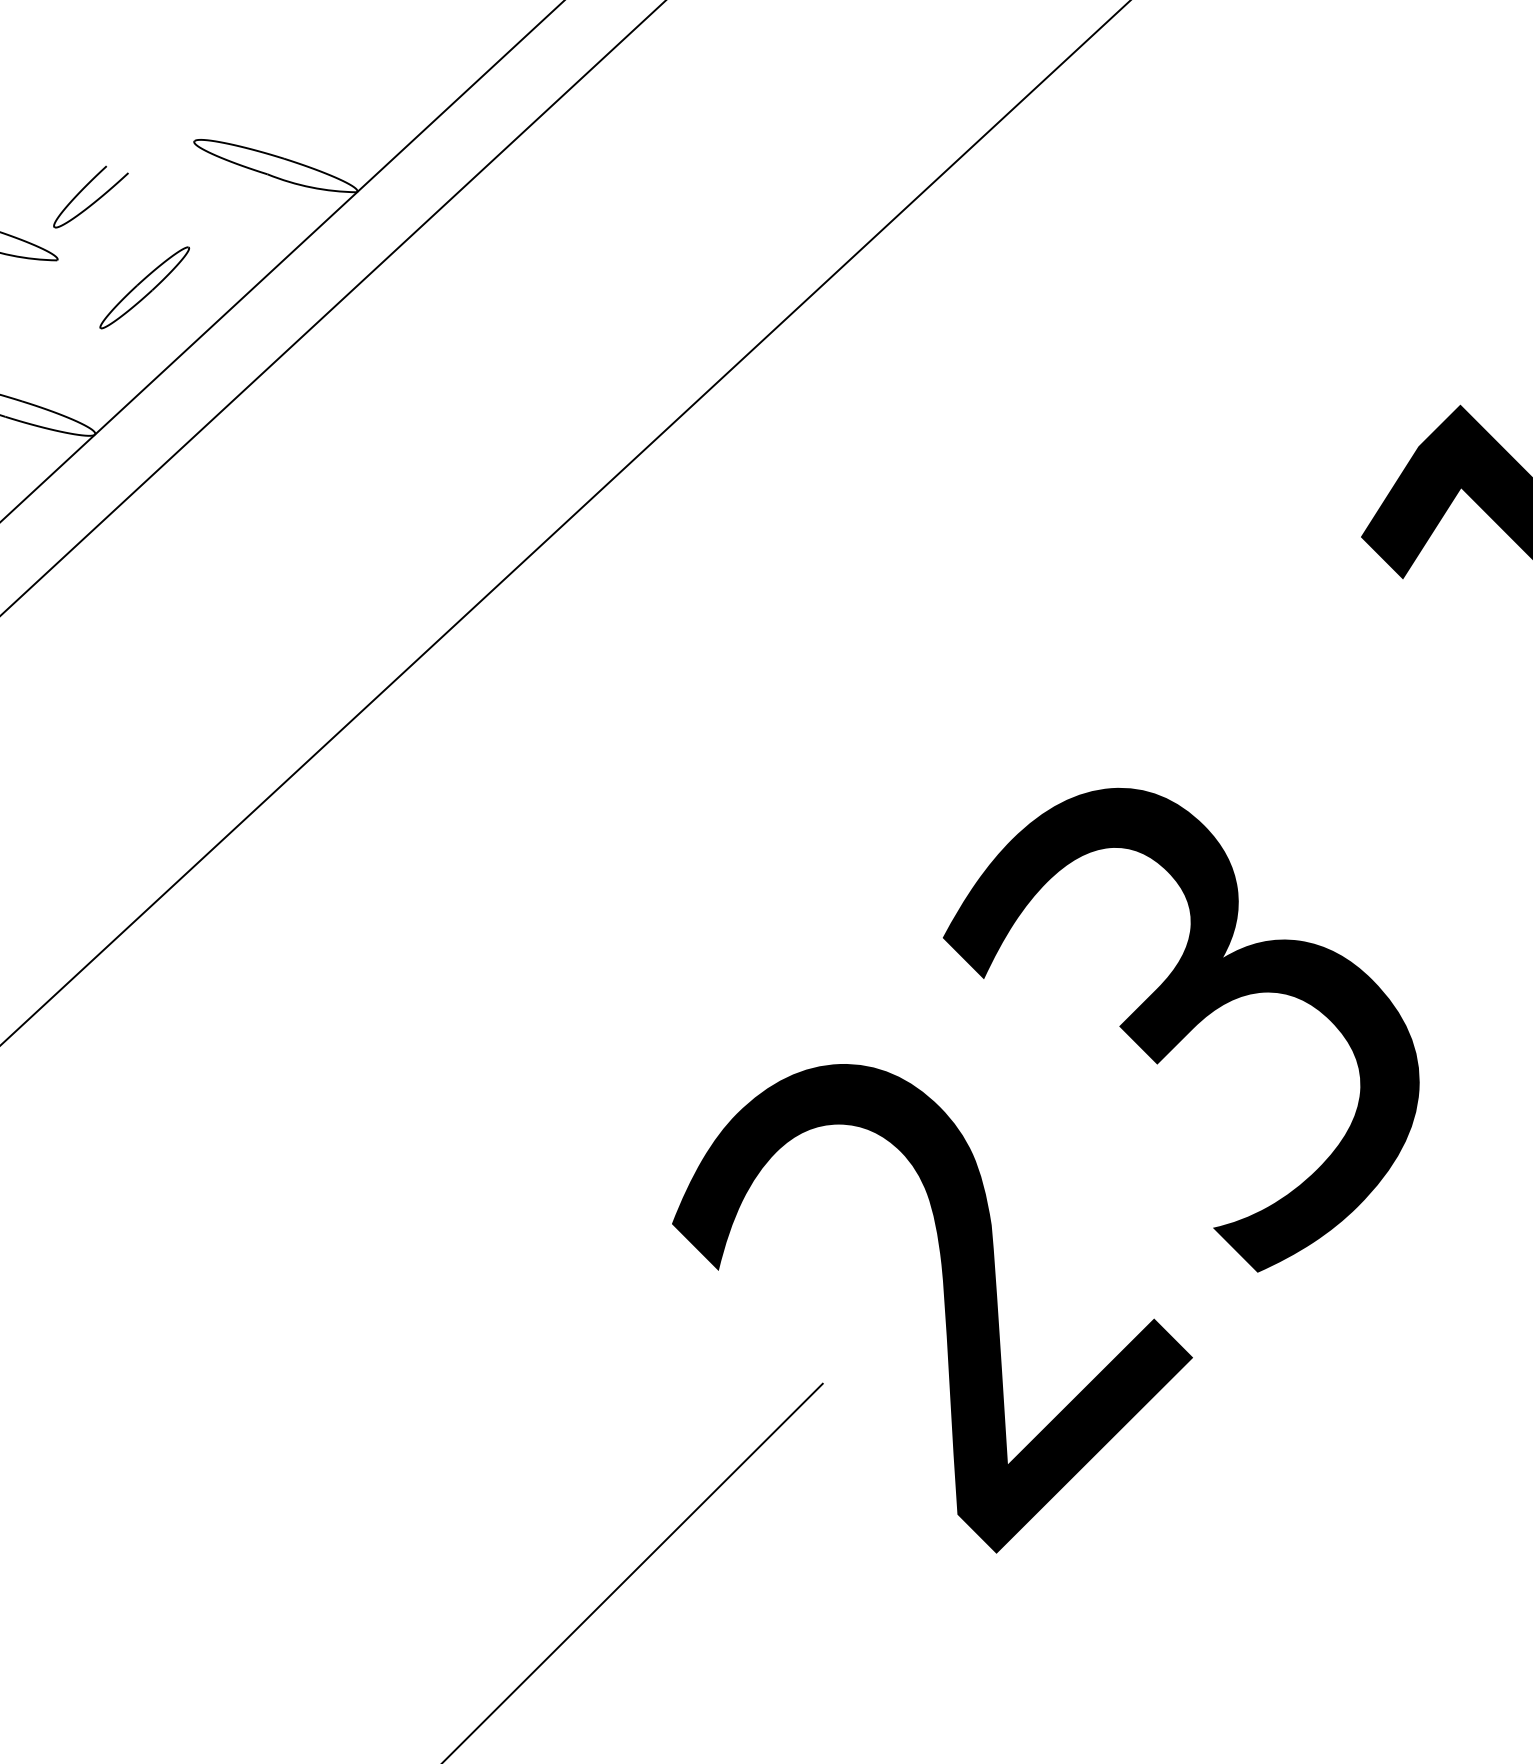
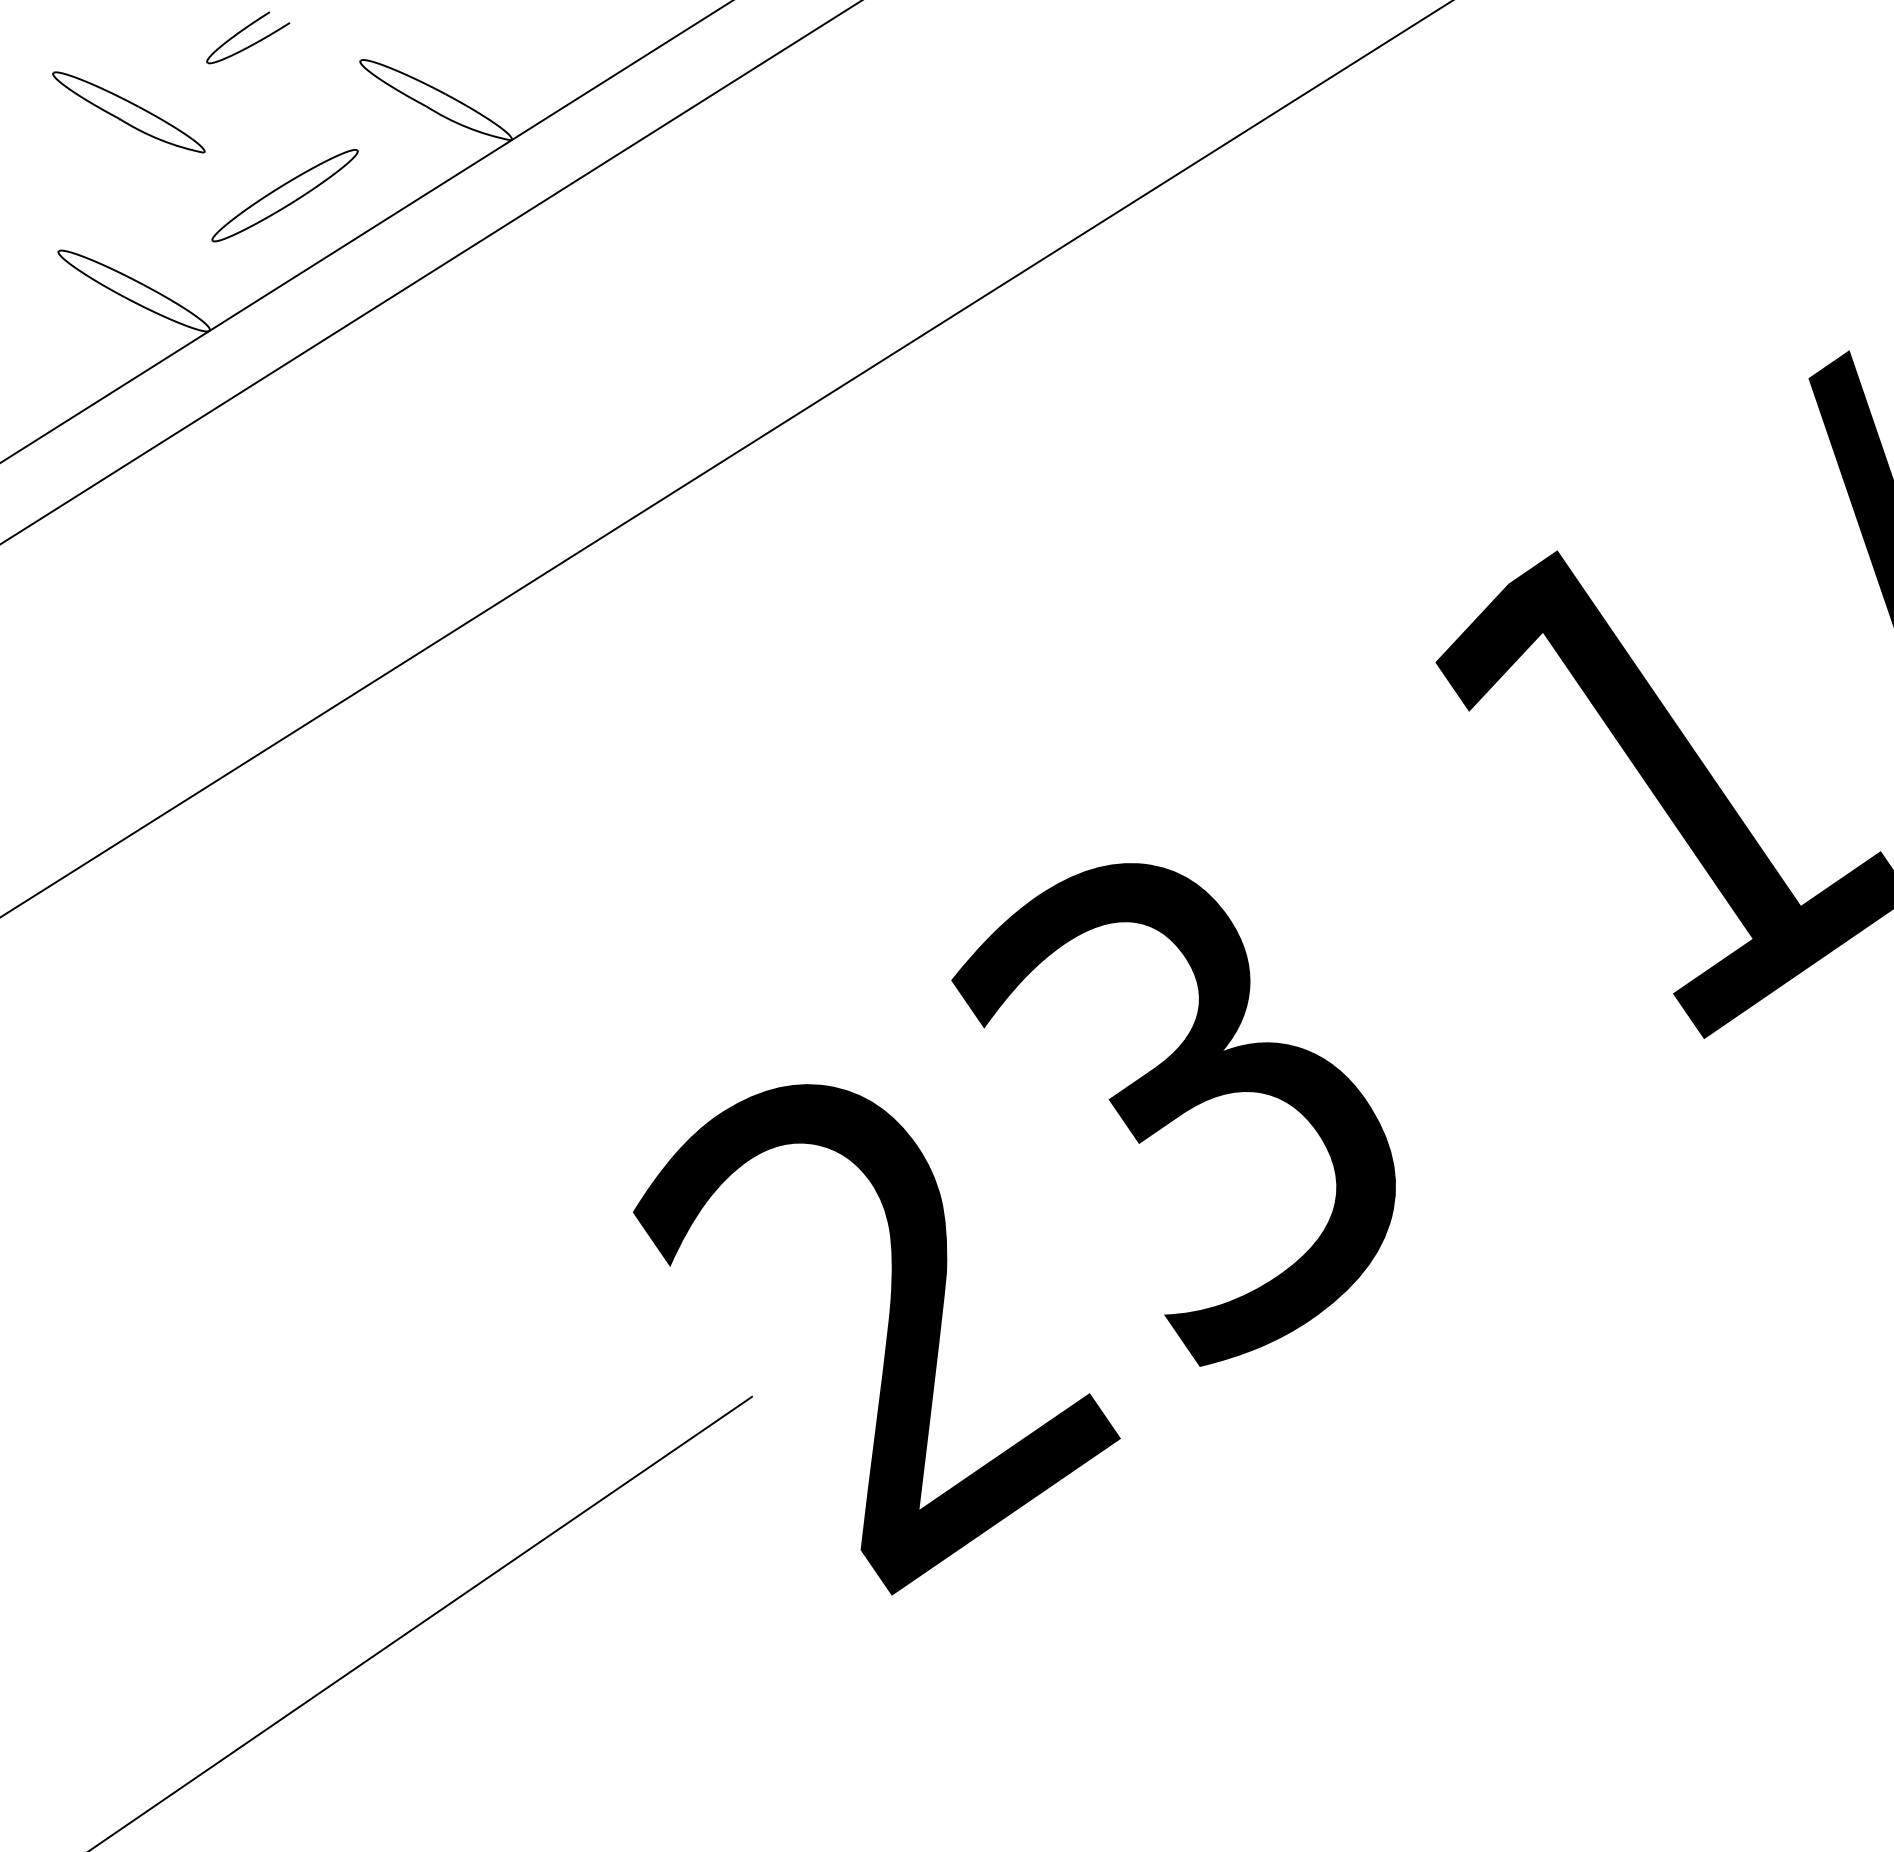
part: (95, 200) -> (252, 43), moved
part: (144, 287) -> (284, 195), size x1.43

